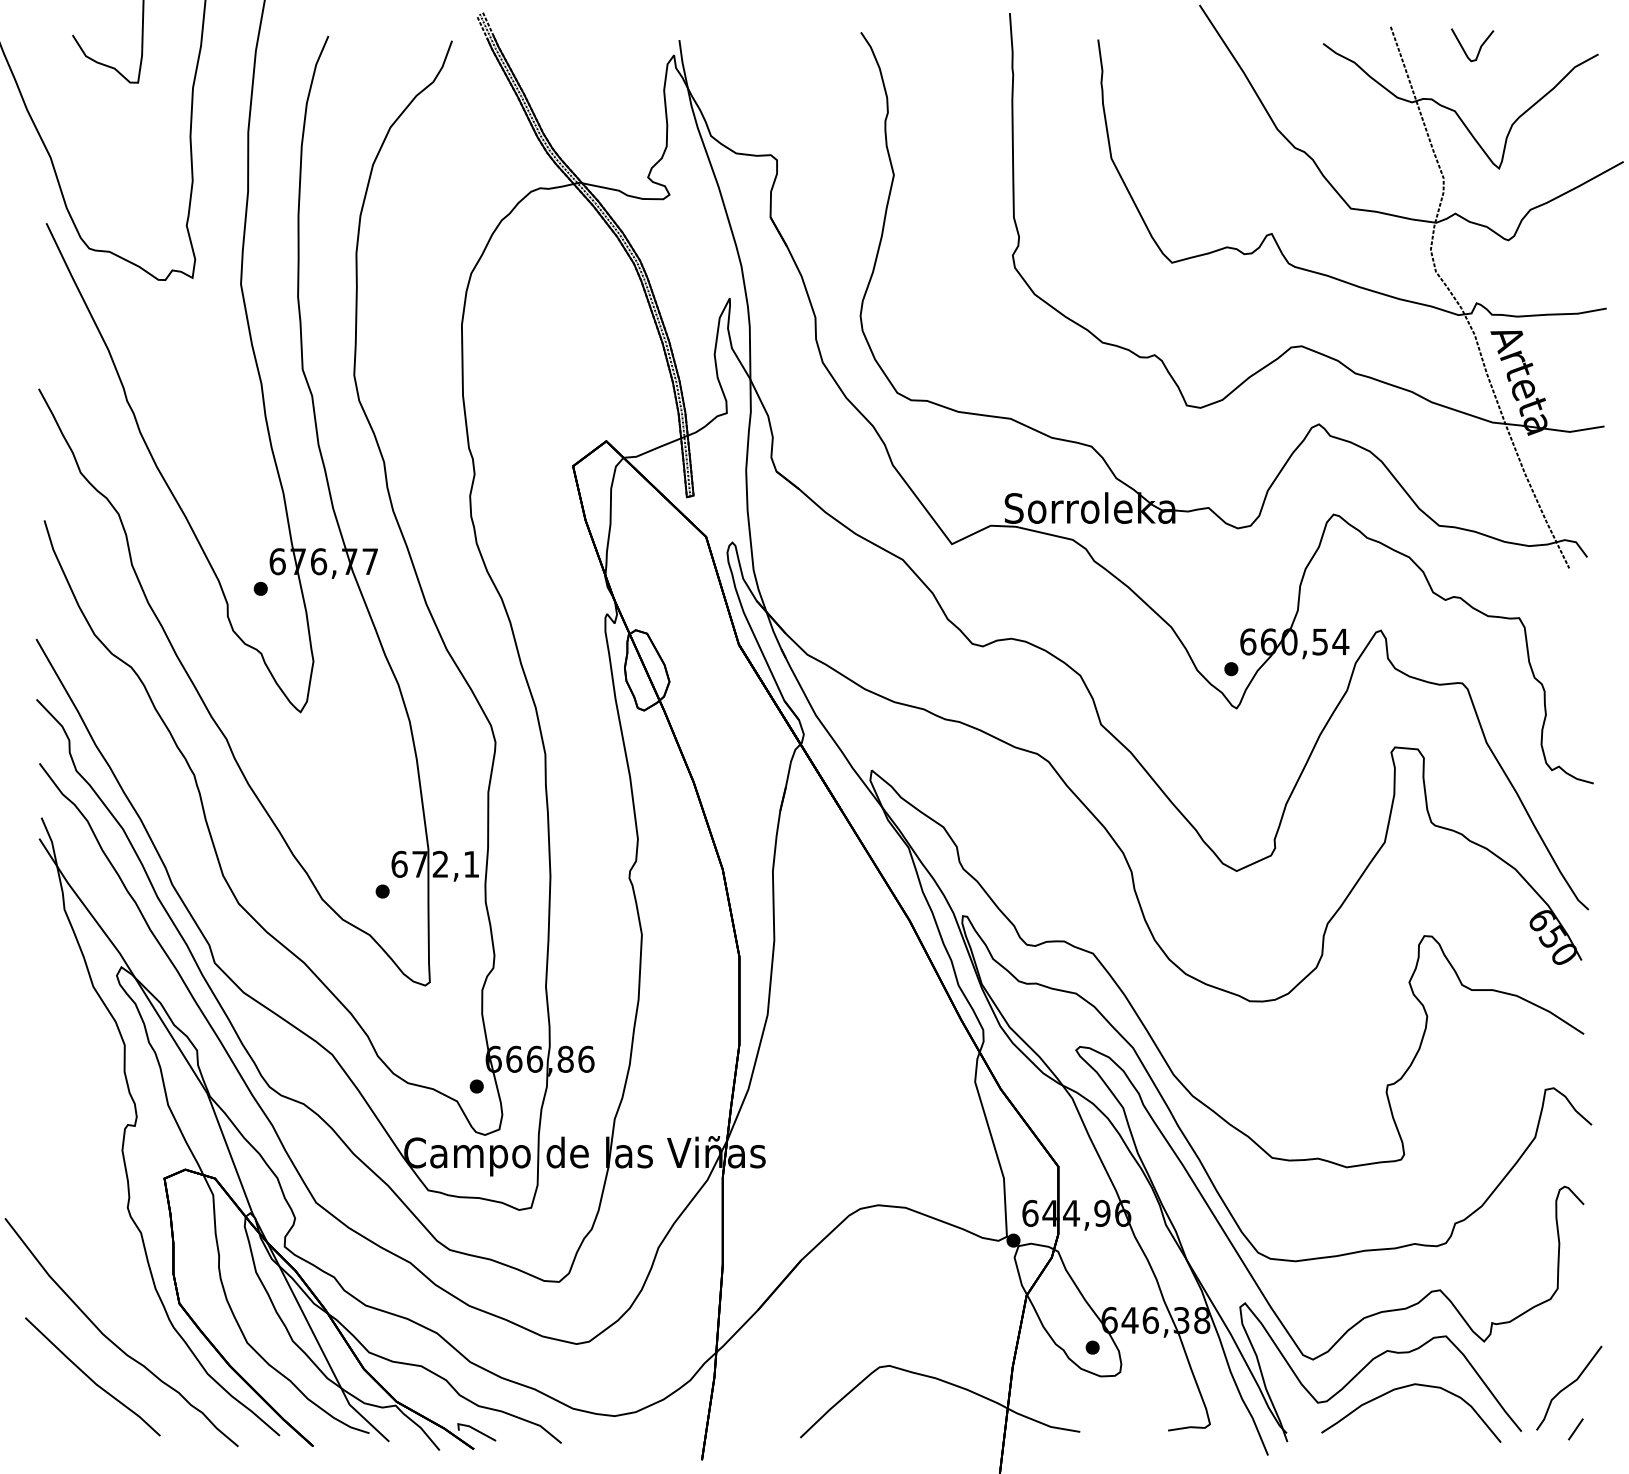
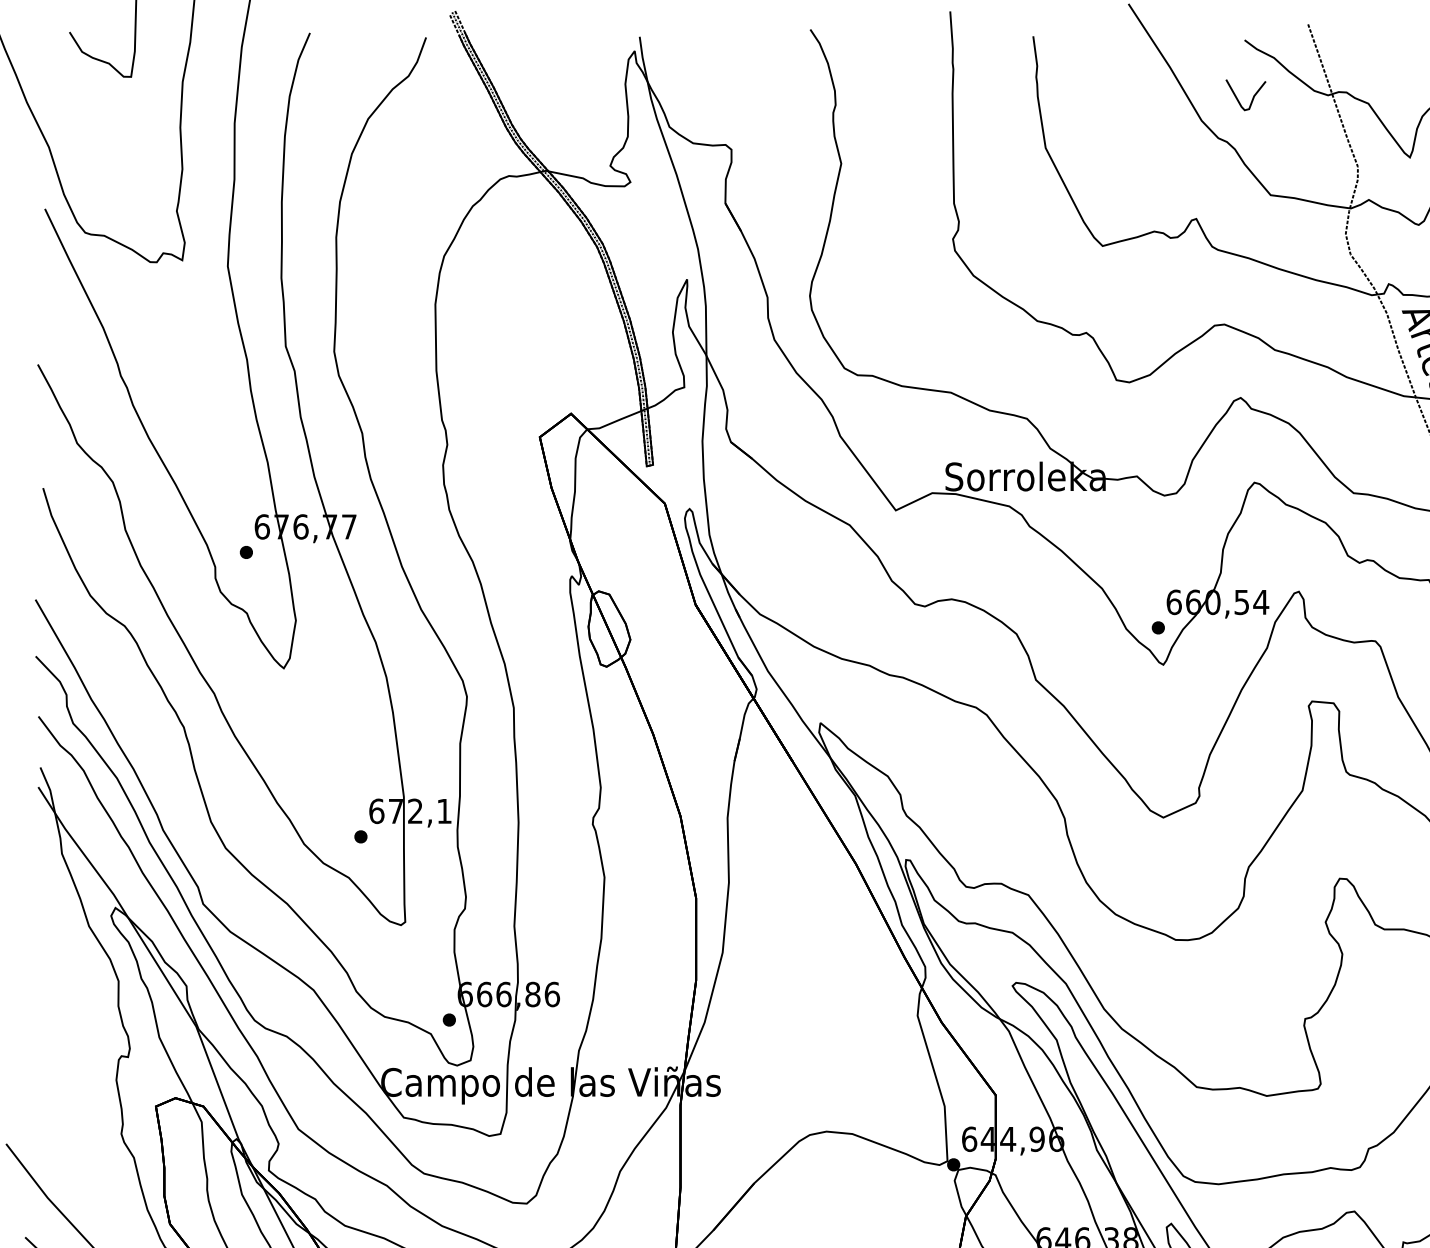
part: (1479, 47) -> (1252, 97), moved

